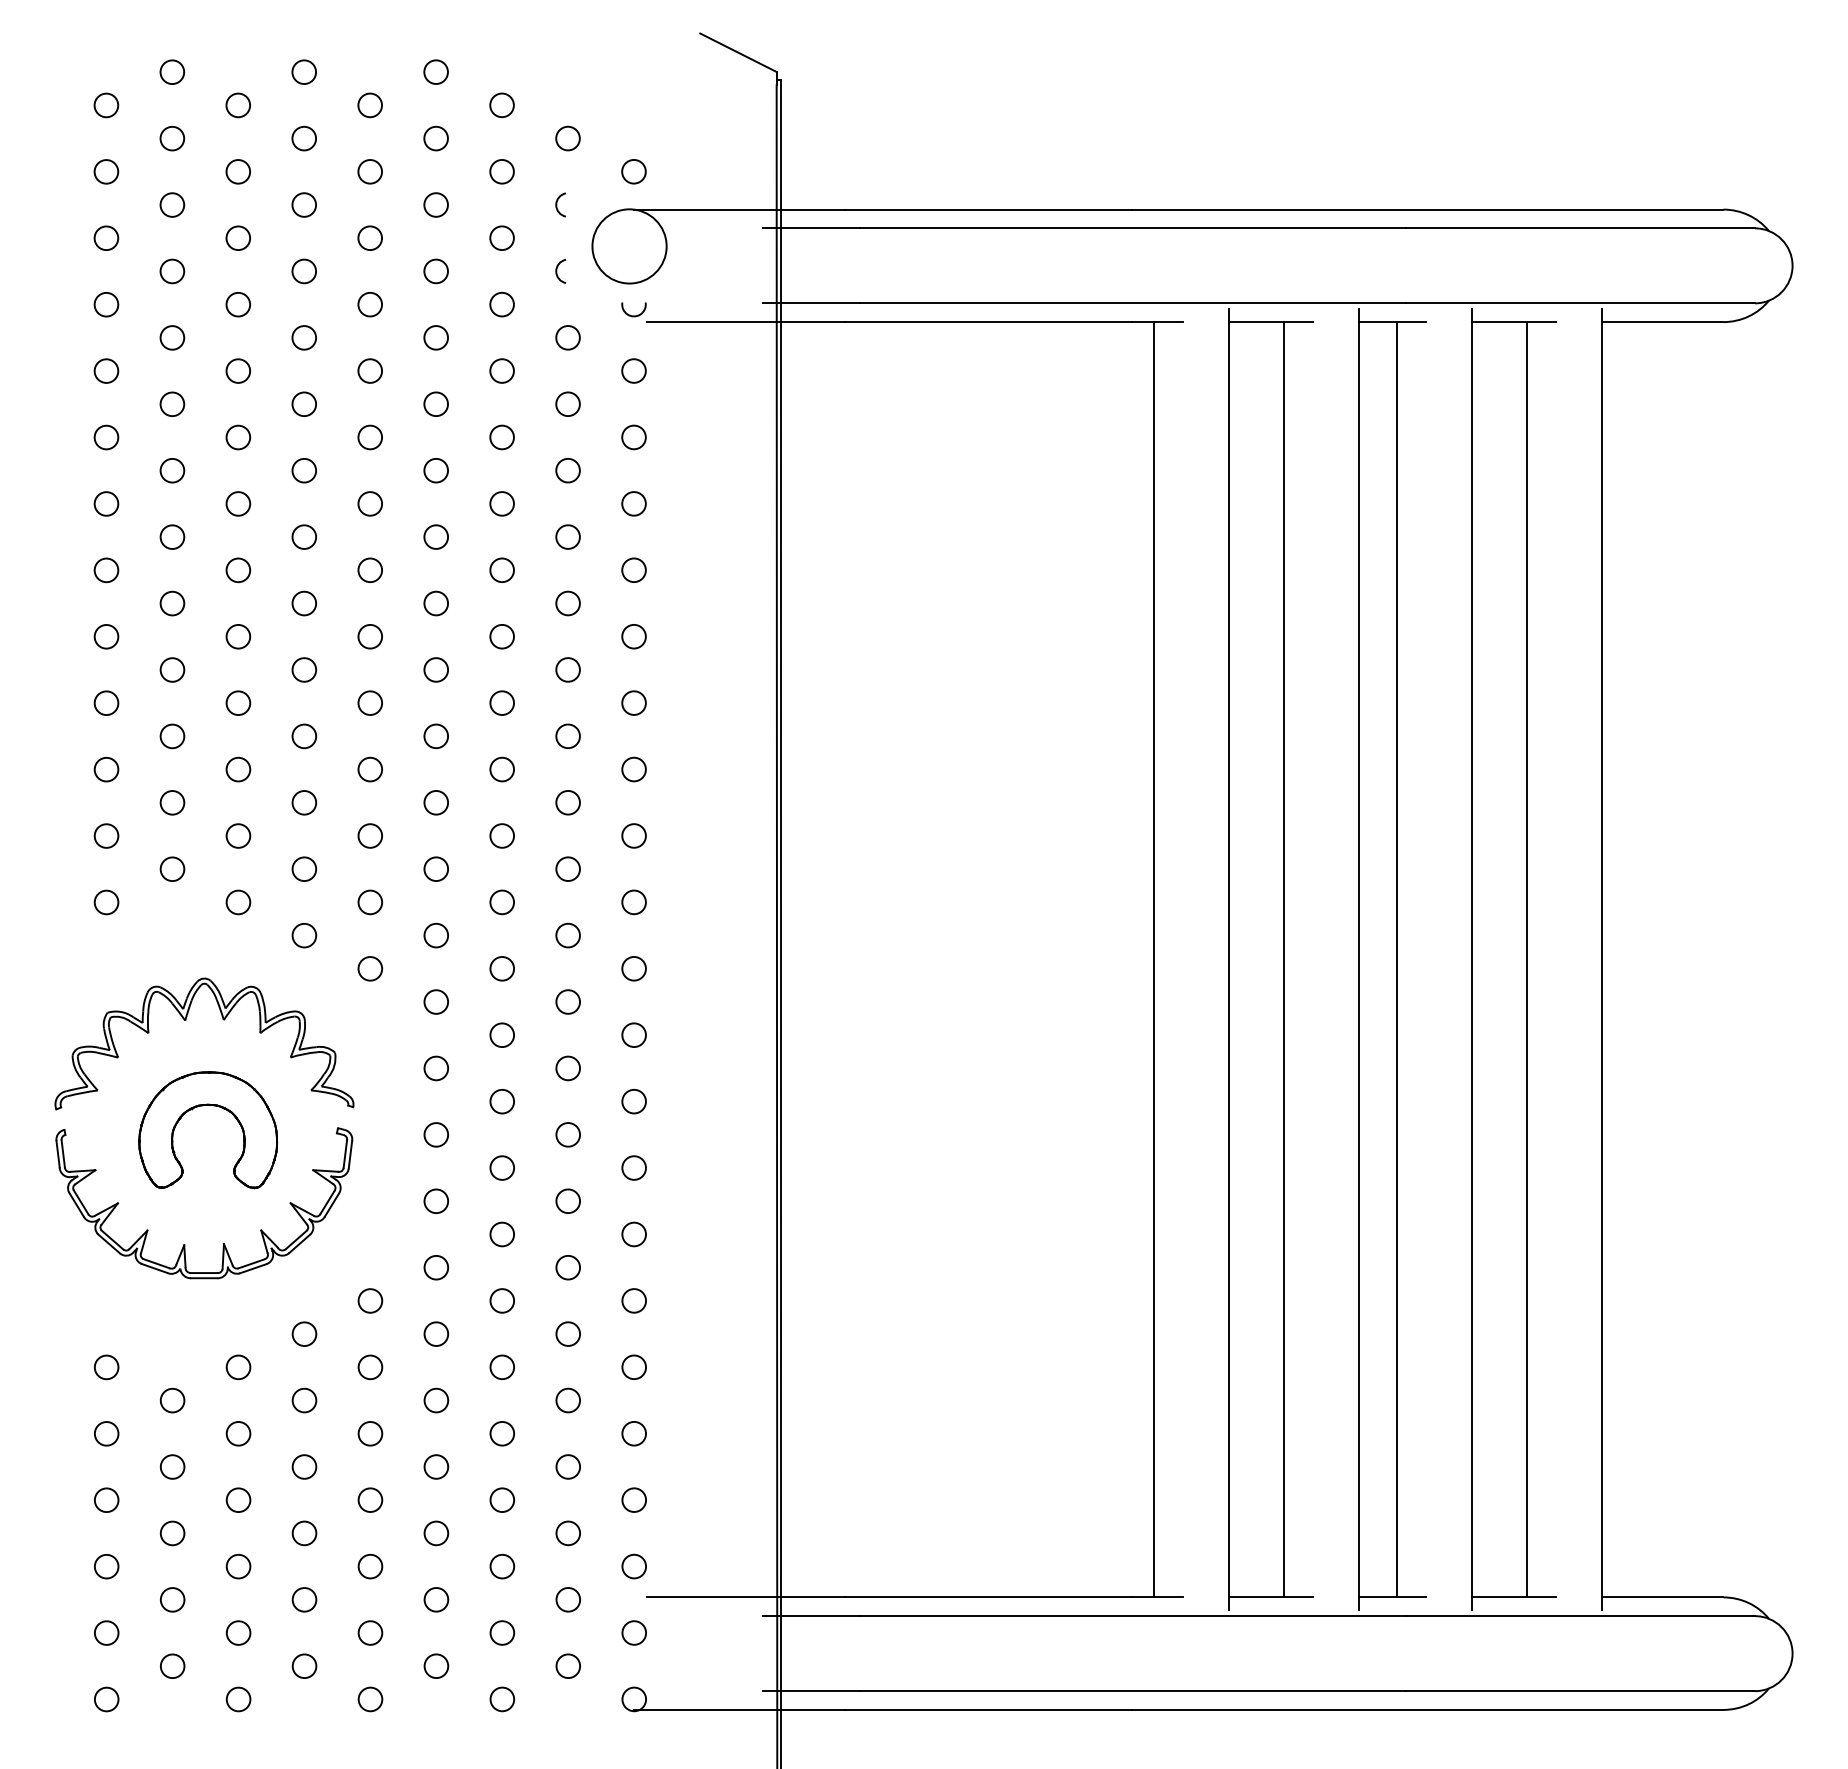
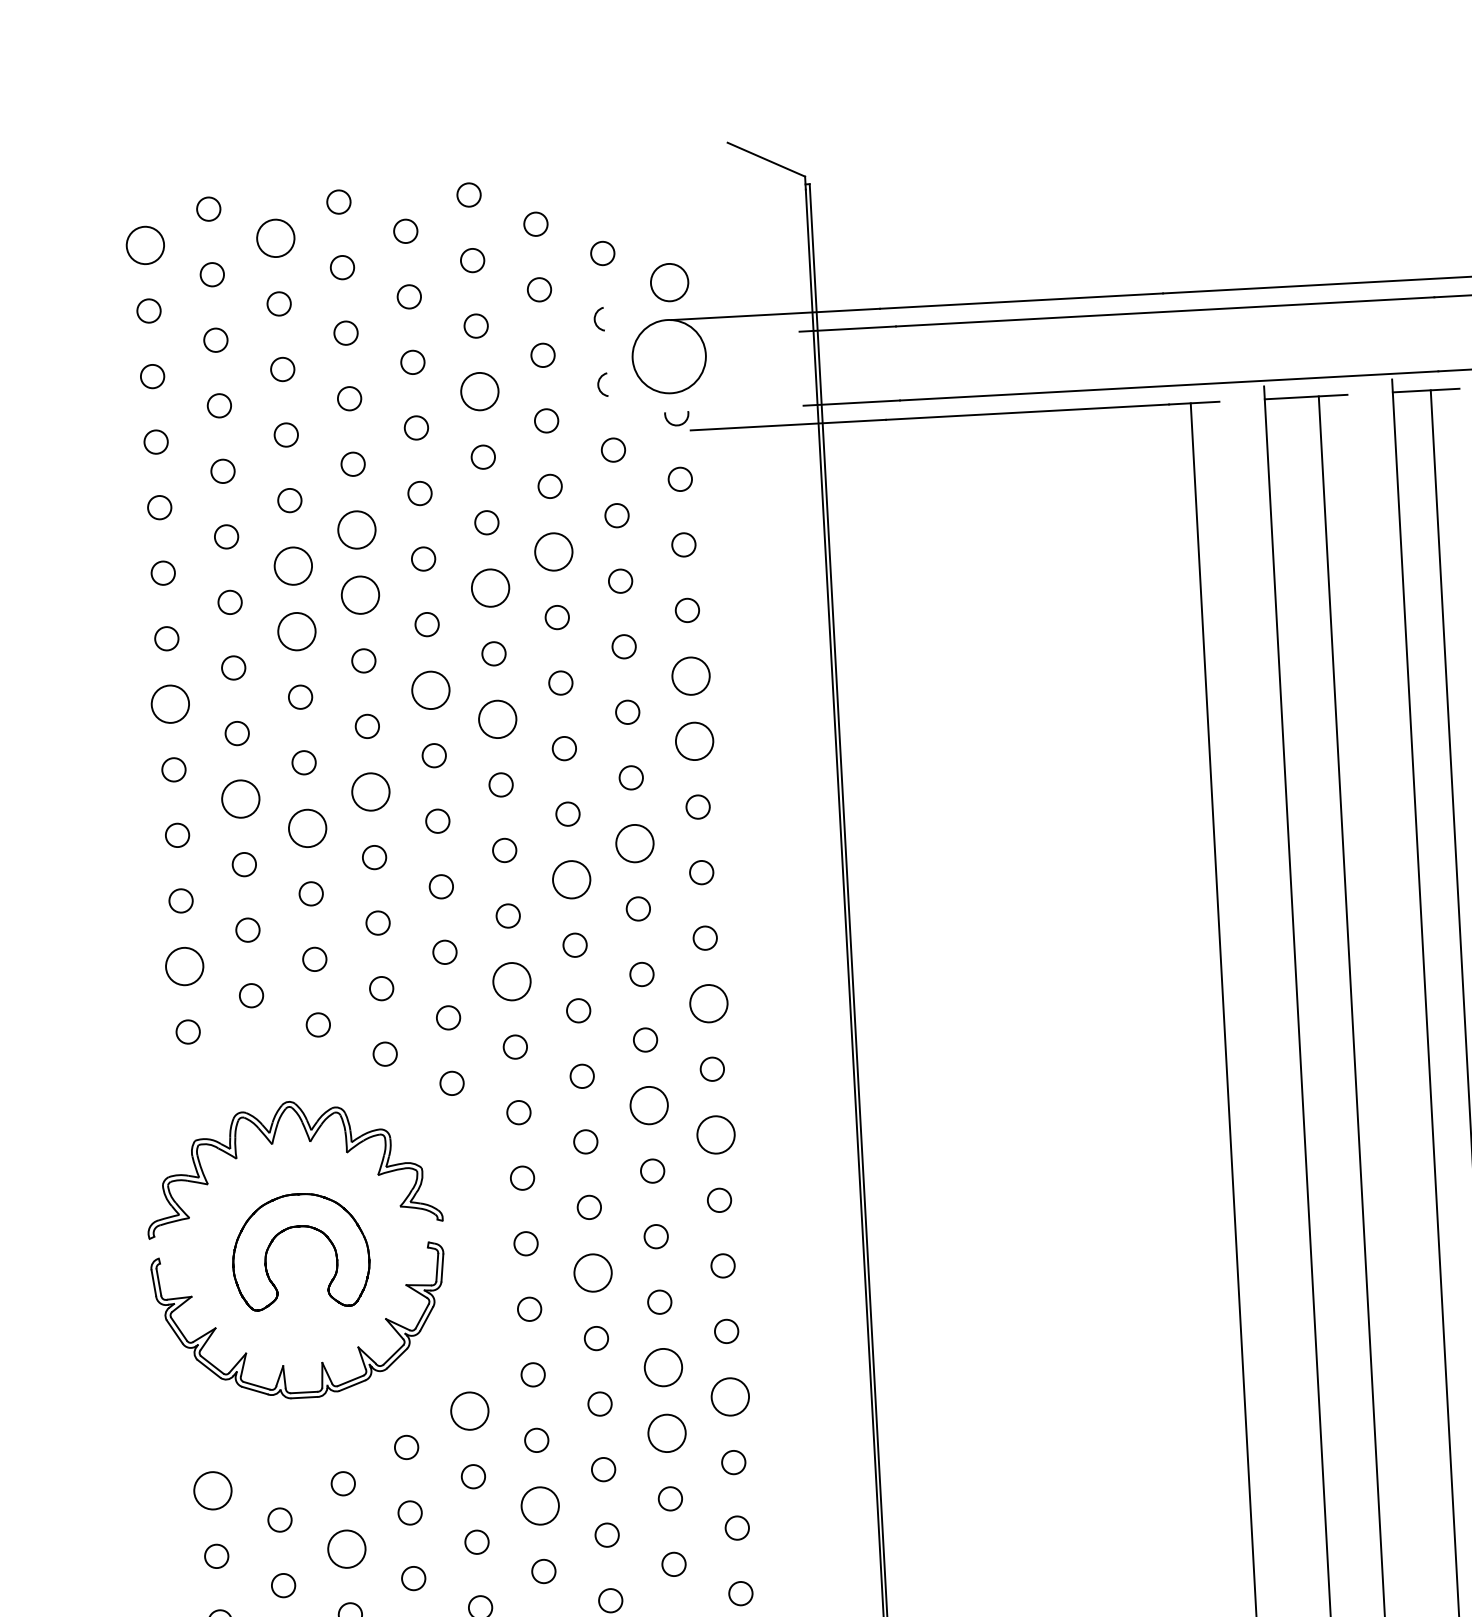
circle: (106, 105) -> (145, 245), size x1.6
circle: (237, 105) -> (274, 238), size x1.6
circle: (633, 171) -> (669, 282), size x1.6
circle: (435, 271) -> (479, 391), size x1.6
circle: (303, 403) -> (355, 529), size x1.6
circle: (238, 437) -> (293, 566), size x1.6
circle: (501, 437) -> (553, 552), size x1.6
circle: (303, 470) -> (359, 595), size x1.6
circle: (435, 470) -> (489, 588), size x1.6
circle: (238, 503) -> (297, 631), size x1.6
circle: (369, 569) -> (429, 689), size x1.6
circle: (633, 569) -> (690, 675), size x1.6
circle: (106, 570) -> (170, 704), size x1.6
circle: (435, 603) -> (496, 719), size x1.6
circle: (633, 636) -> (694, 741), size x1.6
circle: (172, 669) -> (240, 798), size x1.6
circle: (304, 669) -> (371, 791), size x1.6
circle: (238, 702) -> (307, 827), size x1.6
circle: (567, 735) -> (634, 842), size x1.6
circle: (501, 769) -> (570, 879), size x1.6
circle: (106, 835) -> (184, 965), size x1.6
circle: (435, 868) -> (511, 980), size x1.6
circle: (633, 902) -> (708, 1003), size x1.6
circle: (567, 1001) -> (648, 1105), size x1.6
circle: (633, 1034) -> (715, 1134), size x1.6
circle: (501, 1167) -> (592, 1272), size x1.6
circle: (567, 1267) -> (662, 1367), size x1.6
circle: (370, 1300) -> (469, 1410), size x1.6
circle: (633, 1300) -> (729, 1396), size x1.6
circle: (567, 1333) -> (666, 1432), size x1.6
circle: (106, 1367) -> (213, 1490), size x1.6
circle: (436, 1400) -> (540, 1505), size x1.6
circle: (238, 1433) -> (346, 1549), size x1.6

